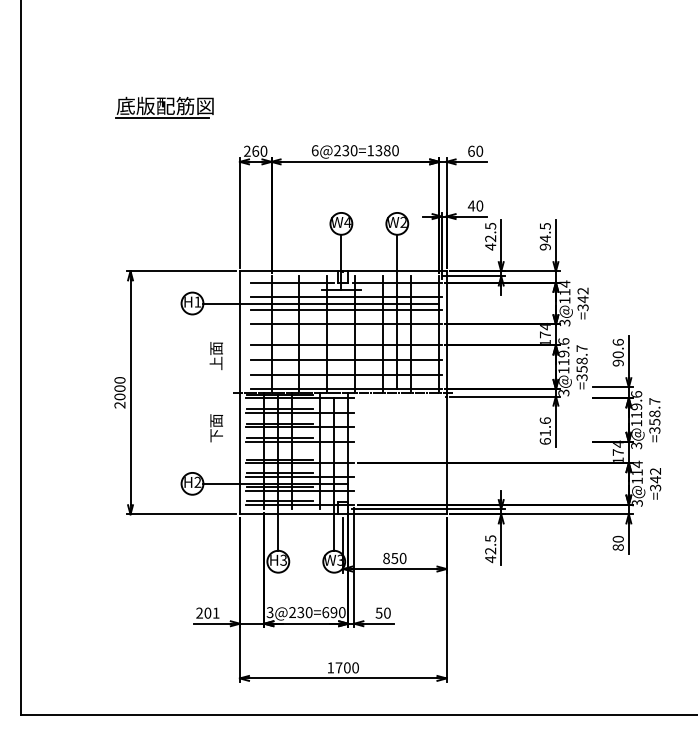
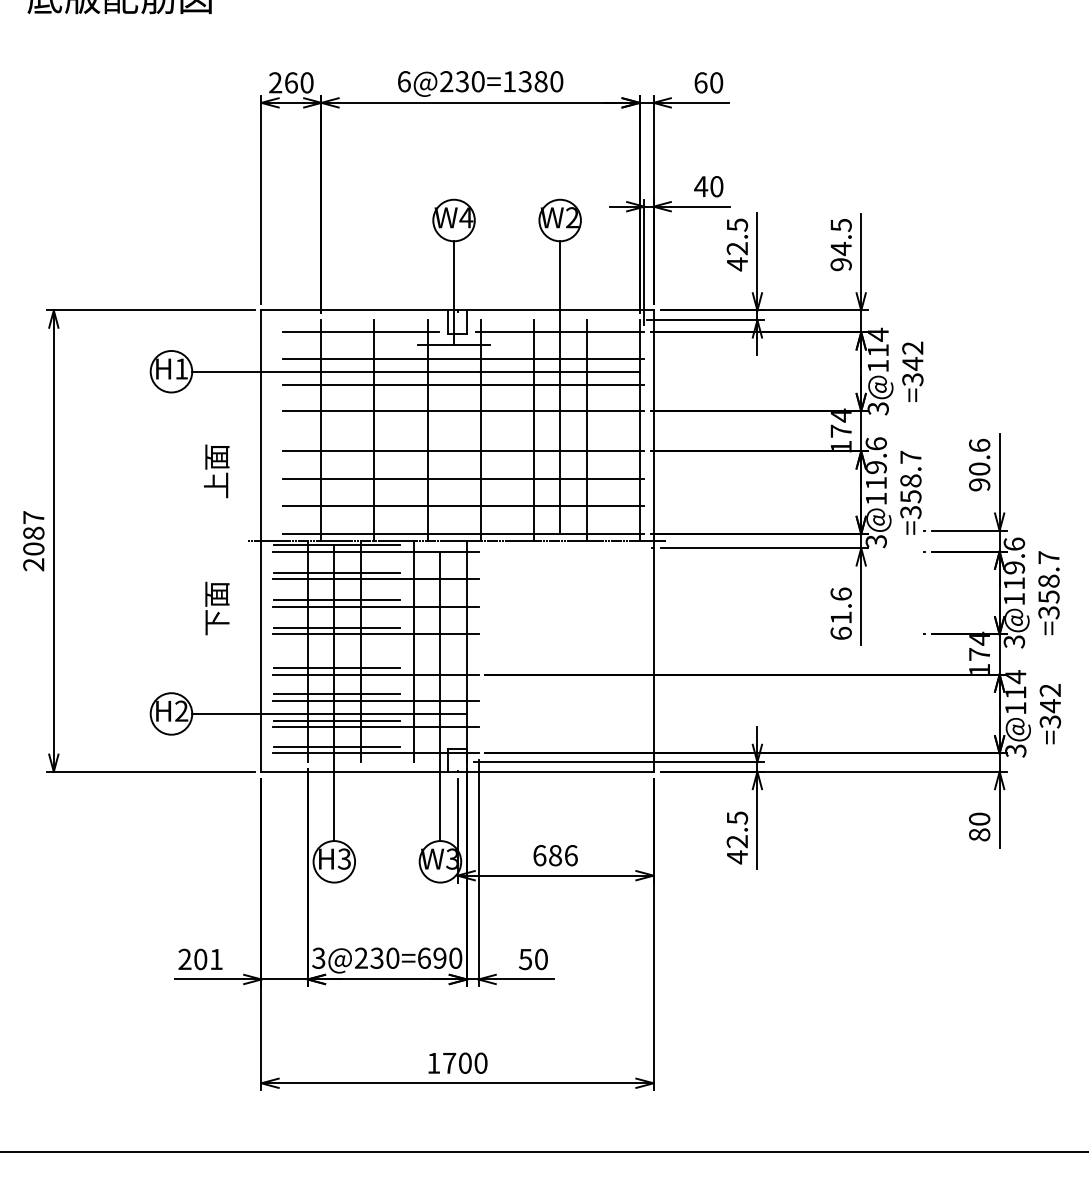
line: (162, 118) -> (114, 20), removed
text: (119, 384) -> (32, 525), 2000 -> 2087
text: (394, 557) -> (554, 853), 850 -> 686

